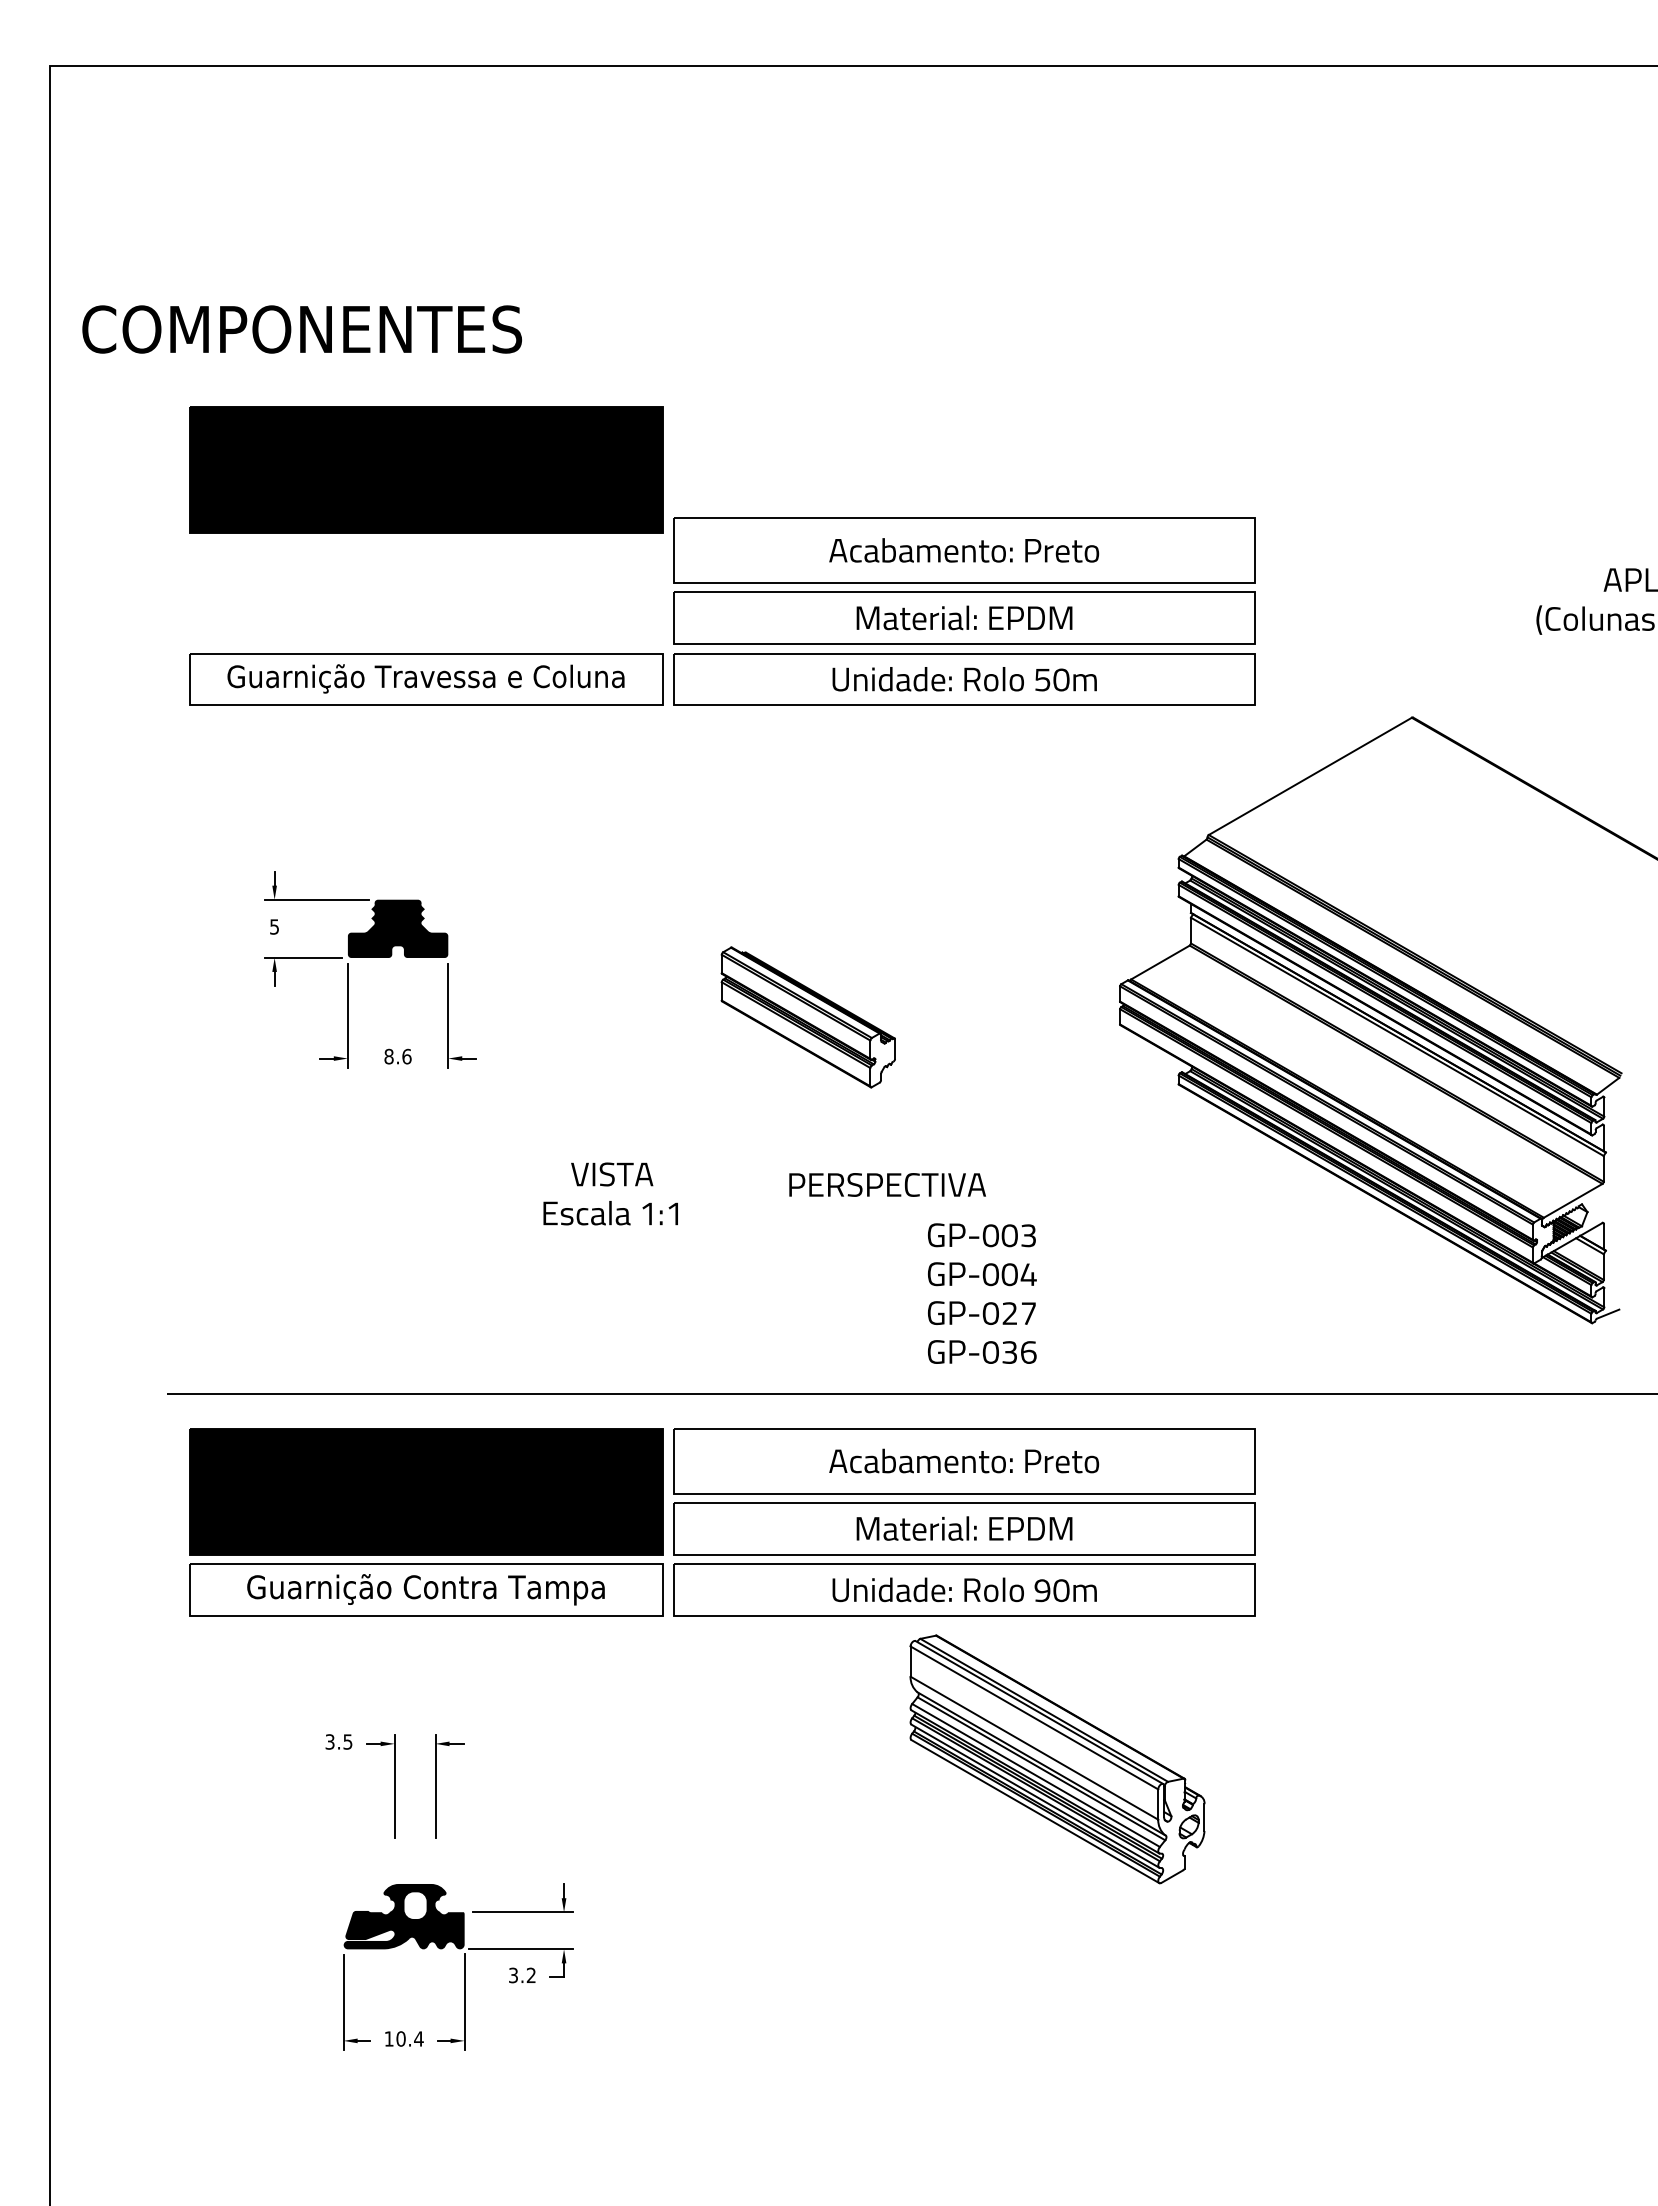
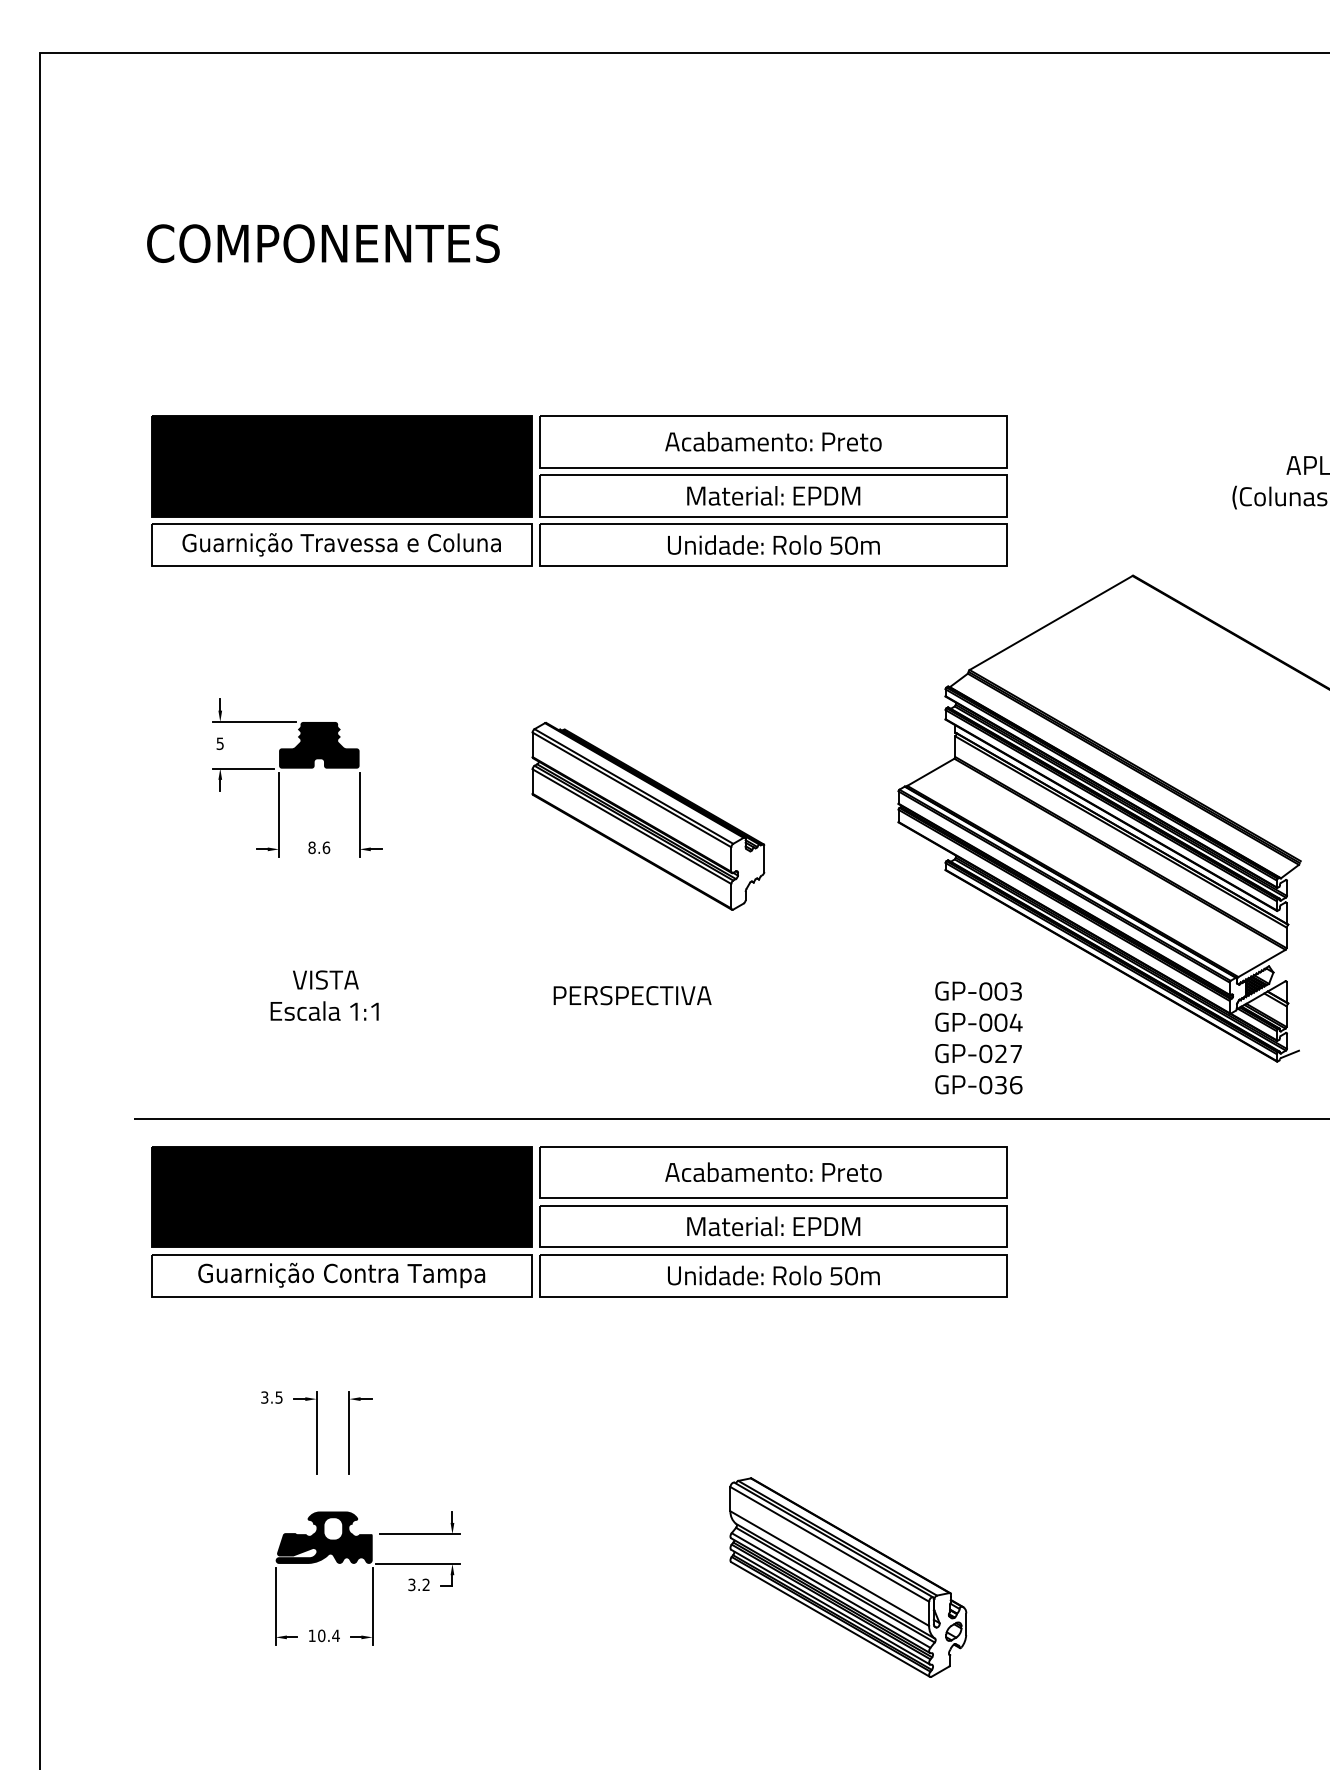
text: (301, 329) -> (322, 243), moved
part: (426, 469) -> (342, 465), moved
part: (808, 1017) -> (648, 816), size x1.67
text: (887, 1184) -> (632, 995), moved
text: (610, 1193) -> (324, 995), moved
text: (982, 1293) -> (979, 1037), moved
text: (1042, 1590) -> (836, 1276), 90m -> 50m
part: (1057, 1759) -> (848, 1577), moved

